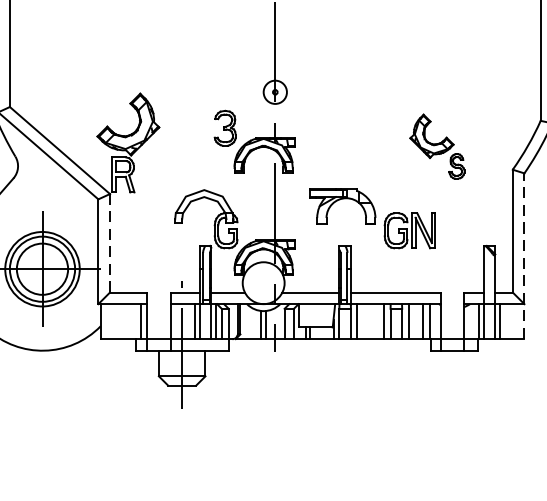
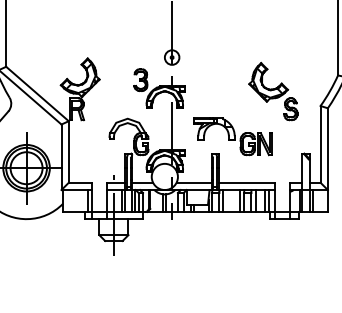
part: (437, 146) -> (273, 91), size x1.43
line: (109, 242) -> (68, 151), dashed -> solid
line: (523, 256) -> (327, 160), dashed -> solid

